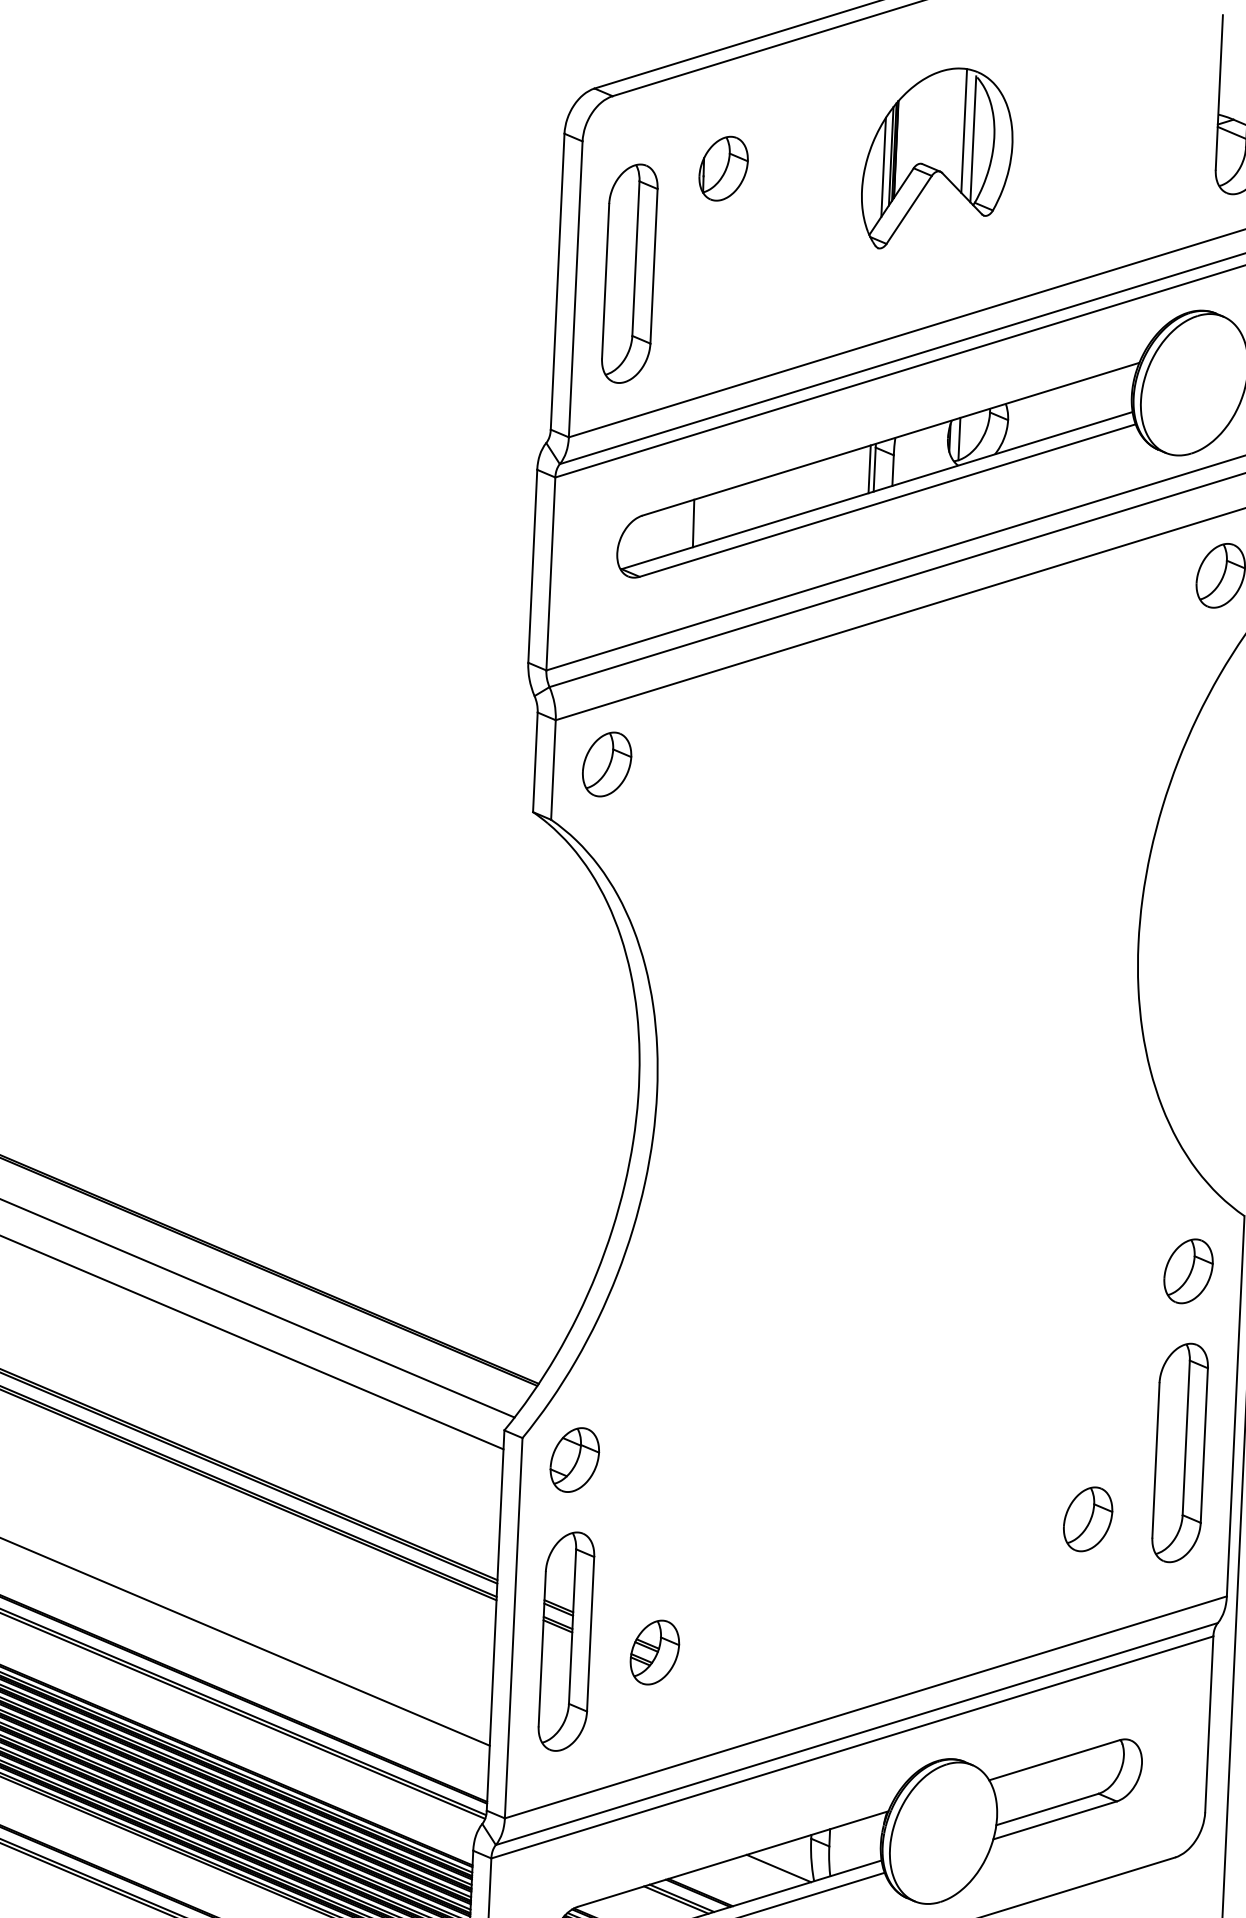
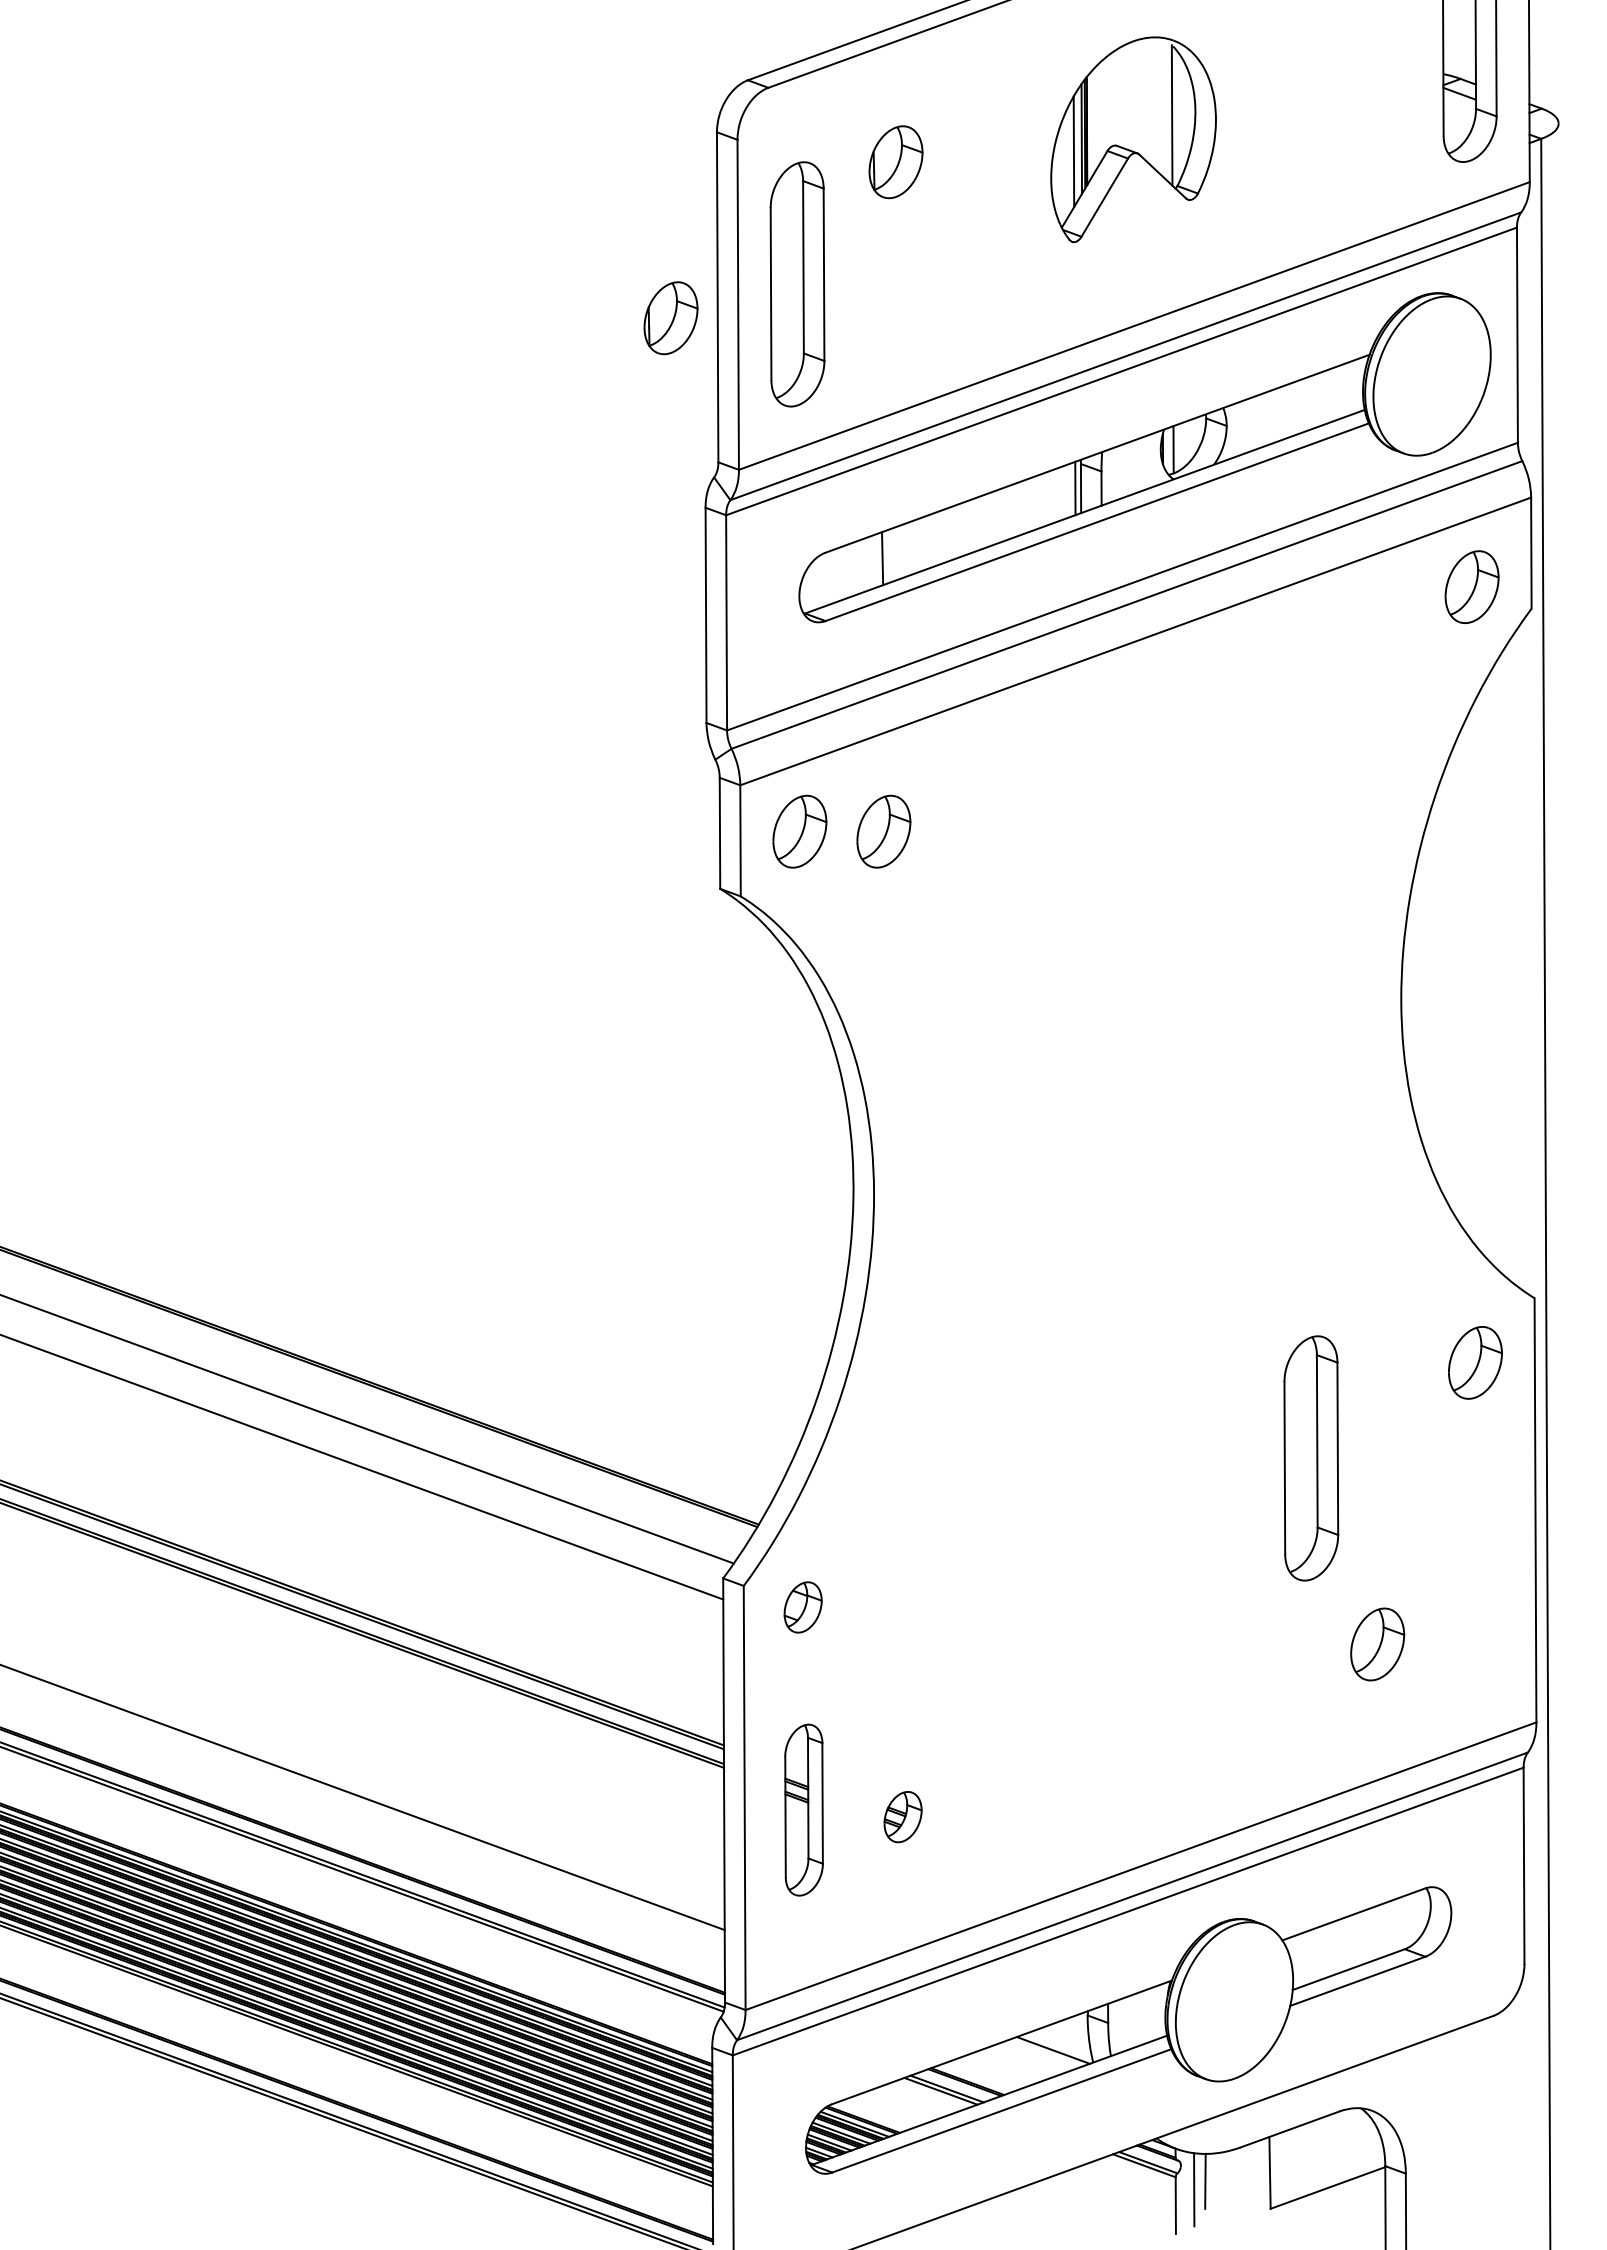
line: (964, 130) -> (1161, 106), removed
part: (514, 298) -> (670, 318), added
part: (682, 768) -> (883, 831), added
part: (1180, 1453) -> (1311, 1458), moved
part: (574, 1460) -> (802, 1607), size x0.7
part: (565, 1642) -> (803, 1810), size x0.7
part: (654, 1651) -> (902, 1816), size x0.7

